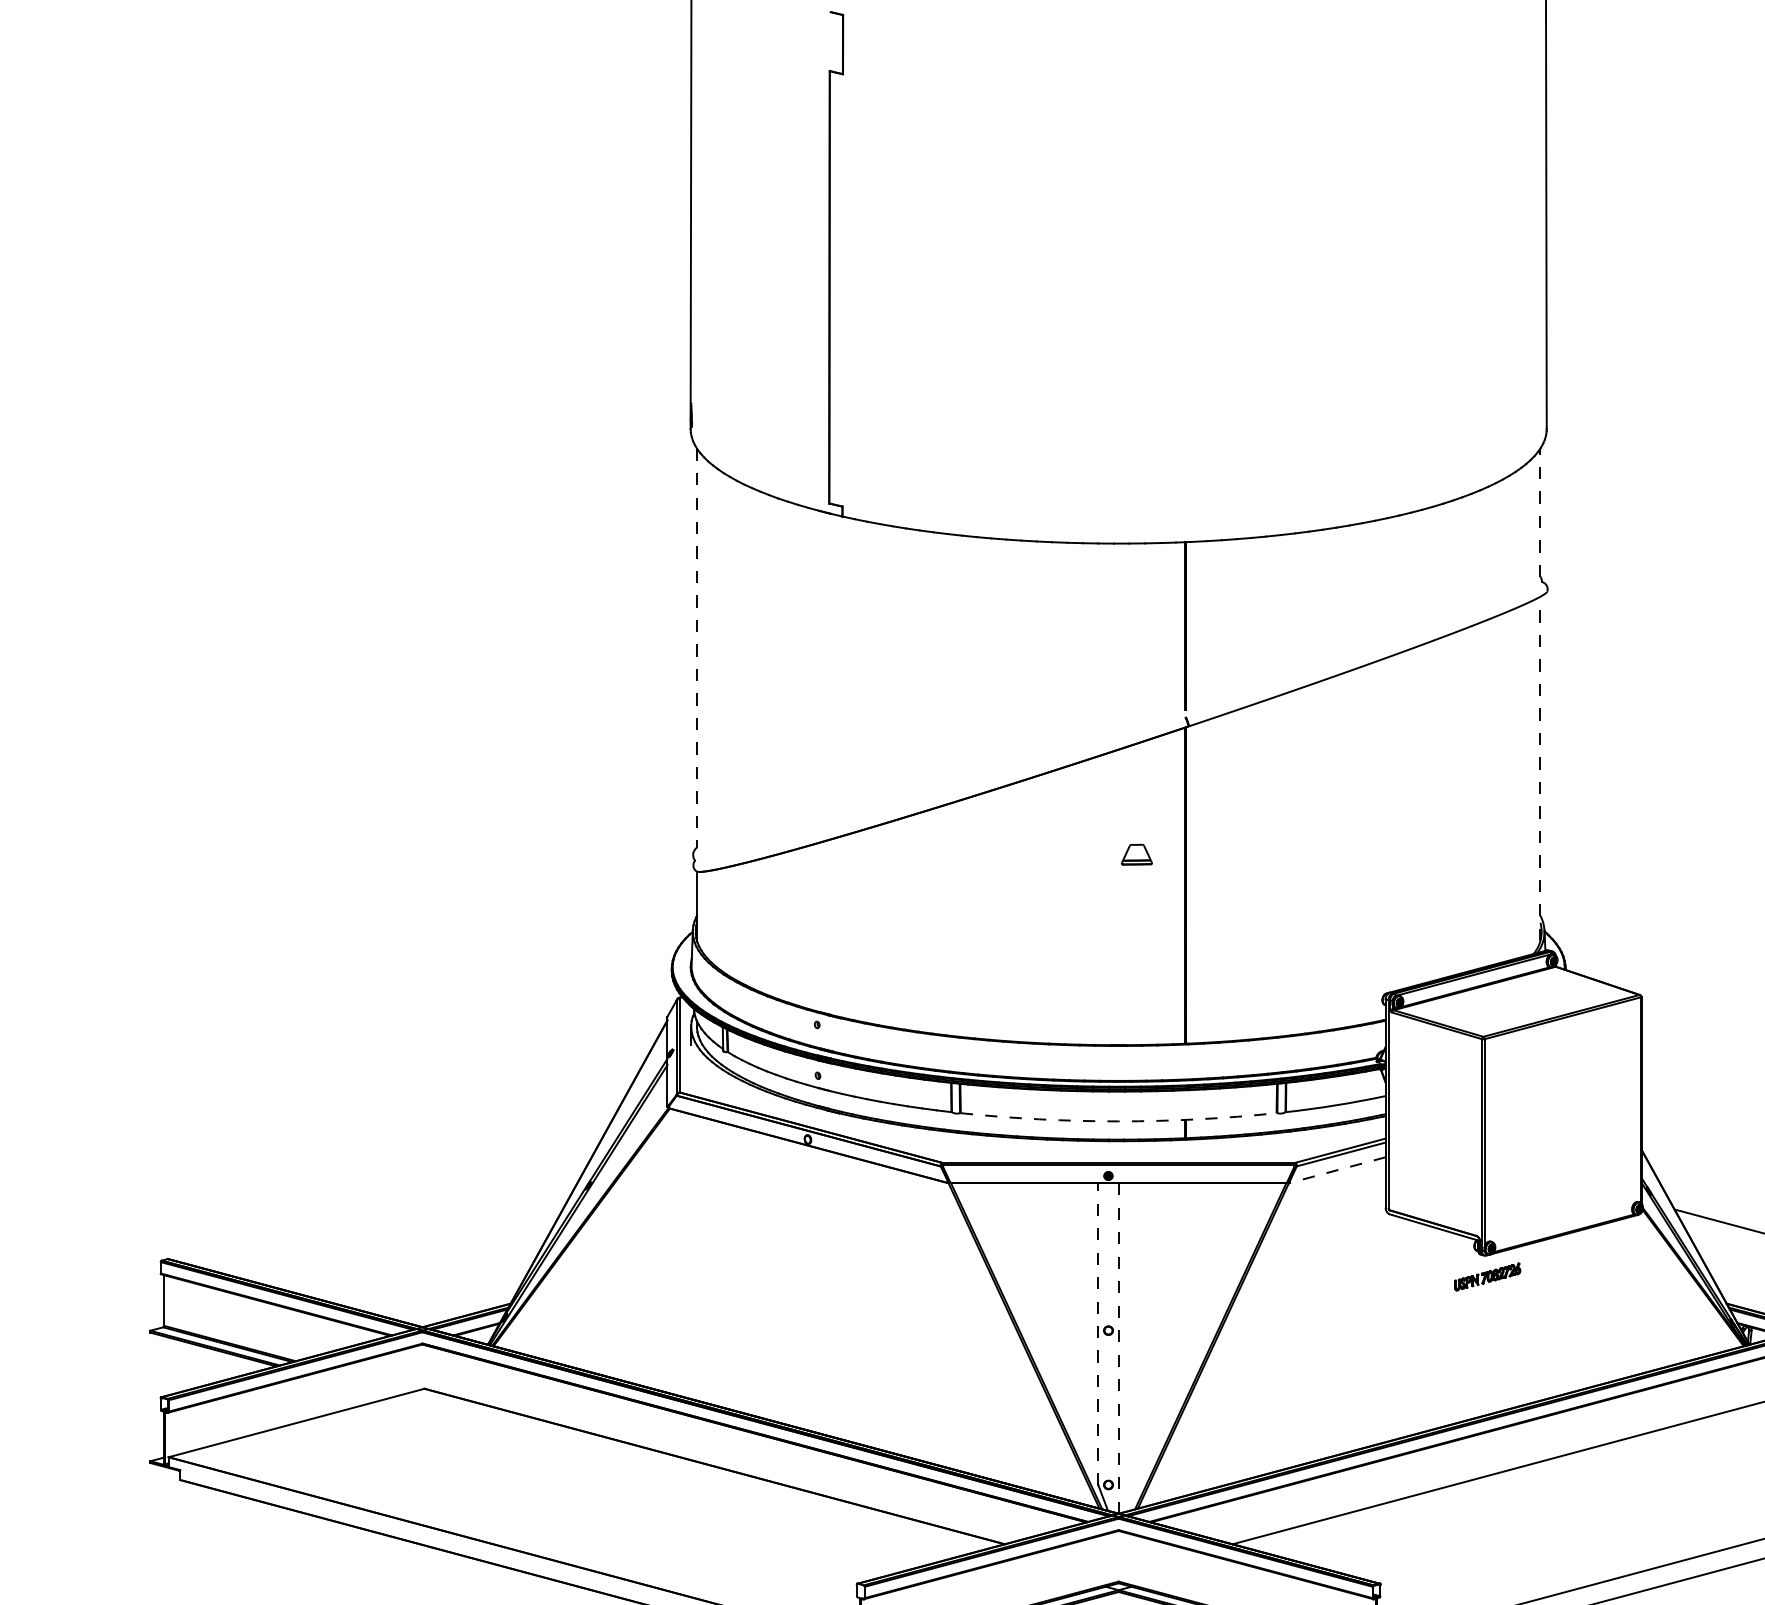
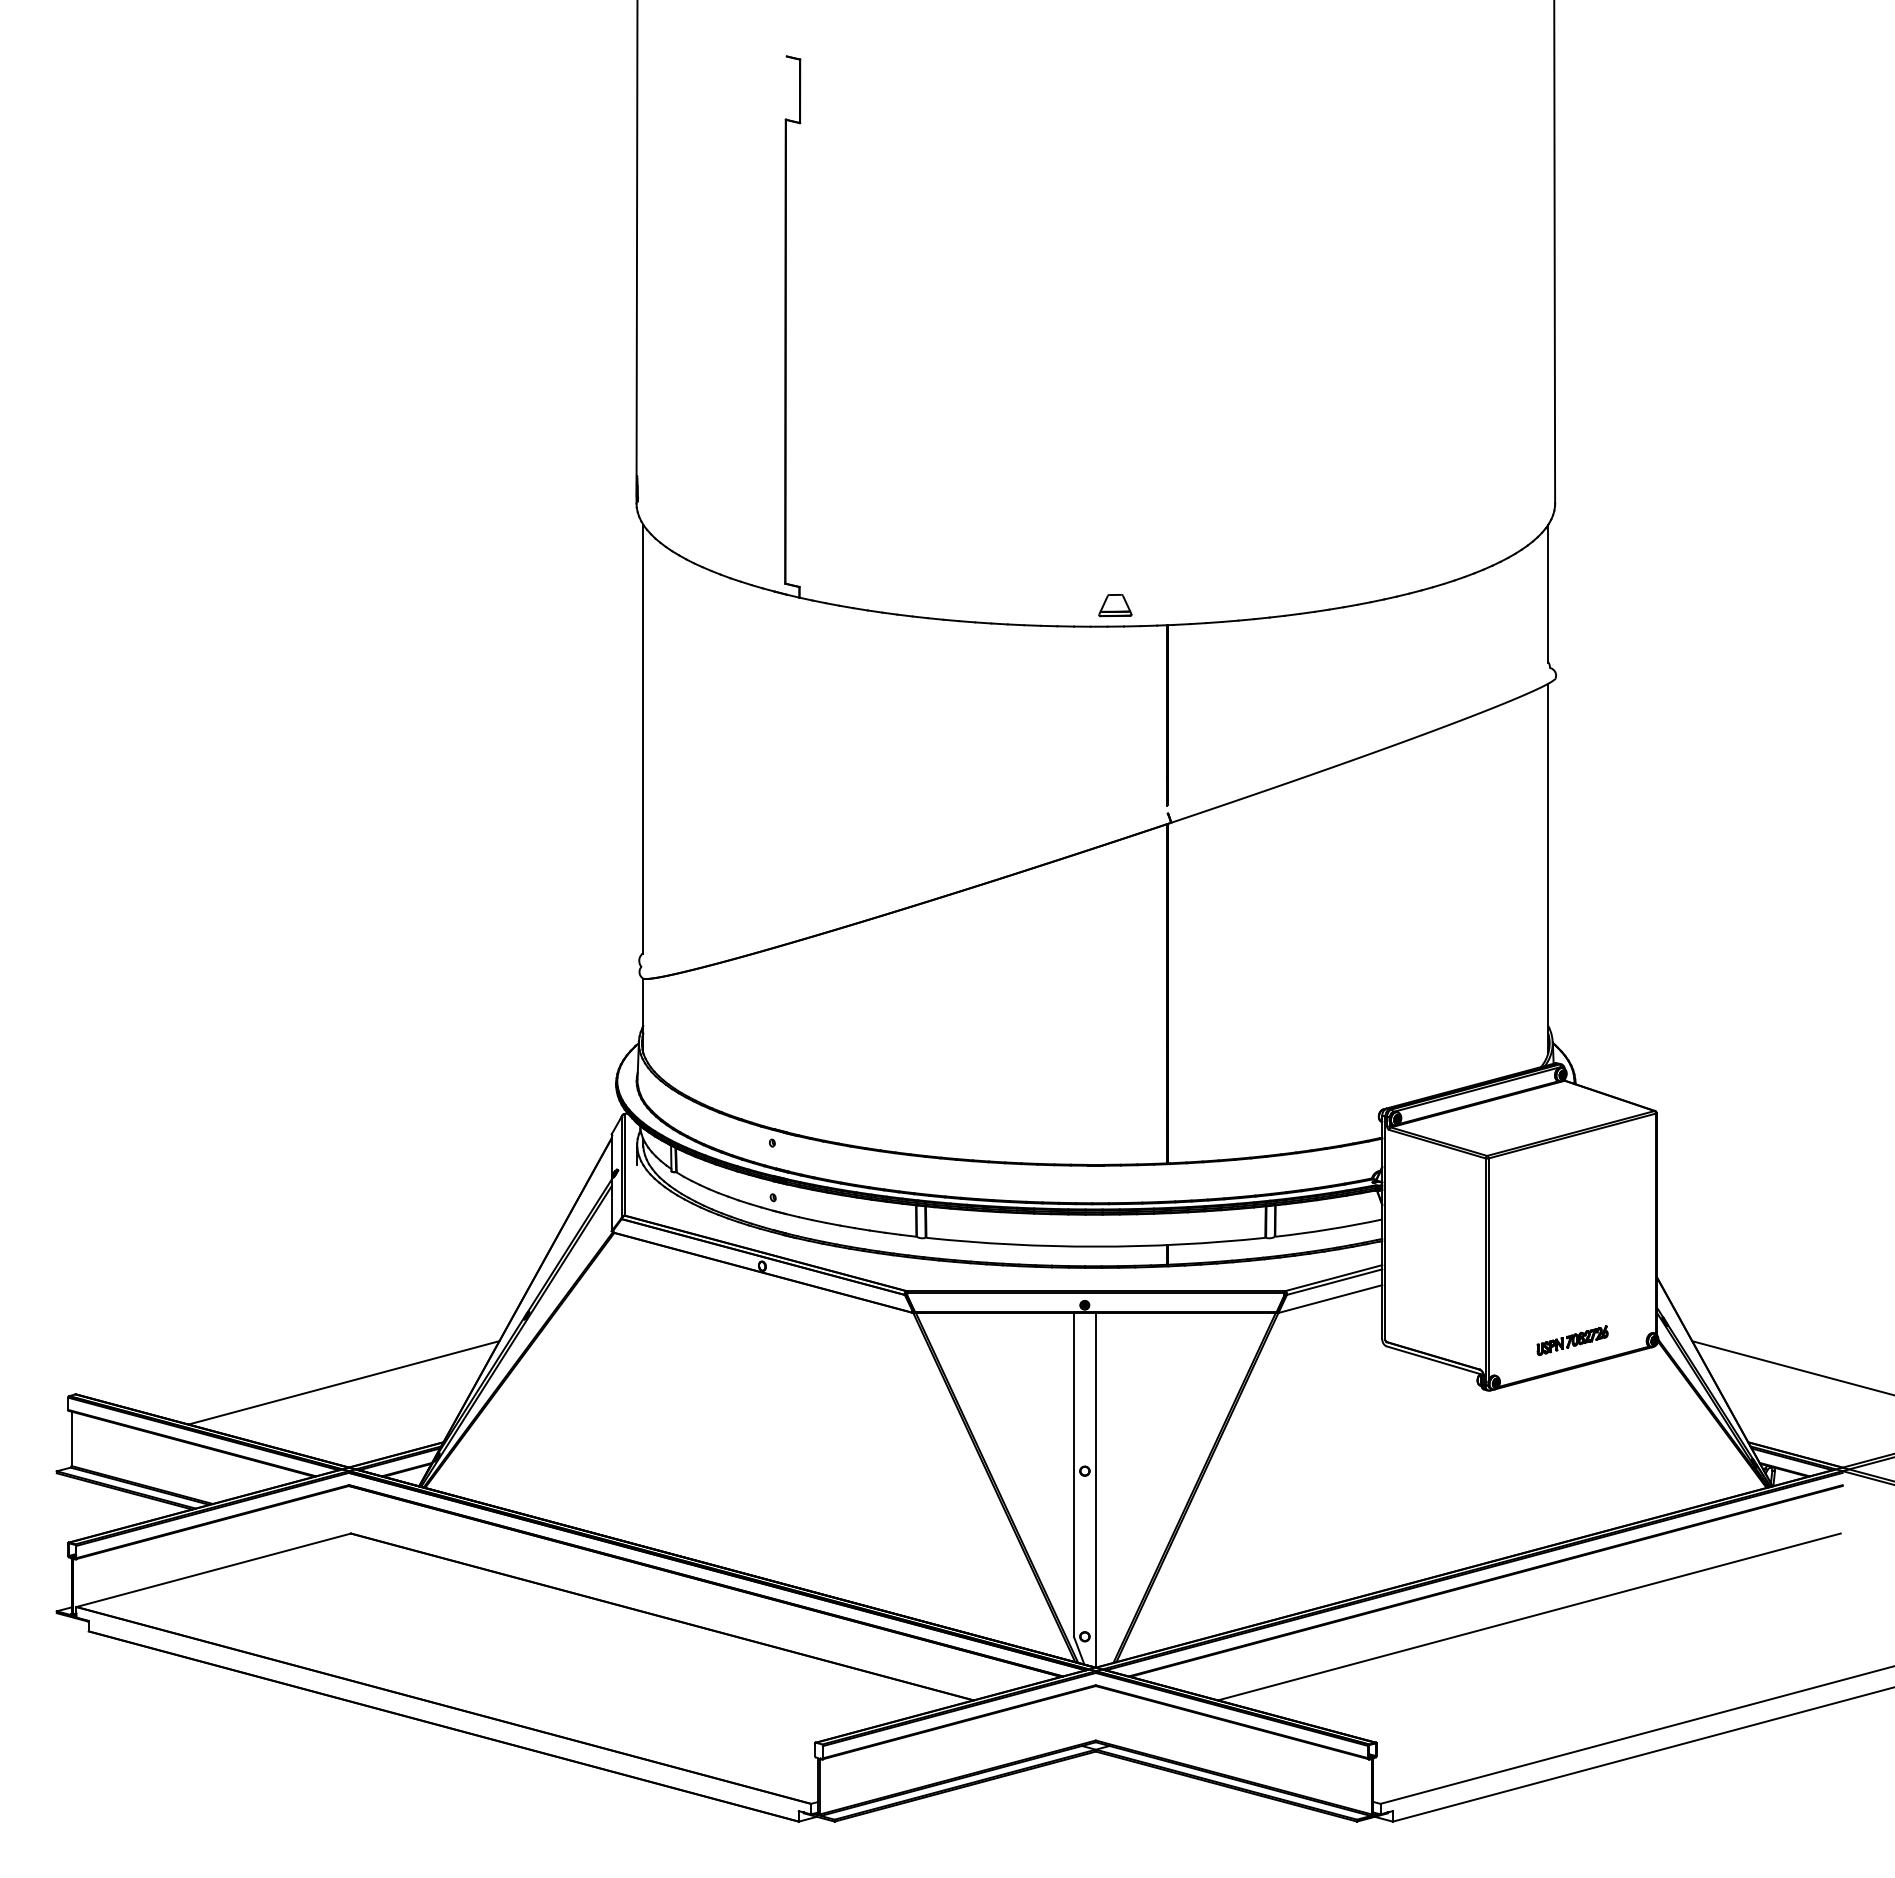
line: (1540, 512) -> (1548, 593), dashed -> solid
line: (697, 648) -> (643, 739), dashed -> solid
line: (1540, 768) -> (1548, 868), dashed -> solid
part: (1137, 854) -> (1115, 605), moved
arc: (1118, 1121) -> (1095, 1246), dashed -> solid
line: (1337, 1170) -> (1330, 1299), dashed -> solid
line: (417, 1247) -> (343, 1382), added
part: (1487, 1276) -> (1572, 1340), moved
line: (1097, 1333) -> (1073, 1474), dashed -> solid
line: (1118, 1347) -> (1095, 1489), dashed -> solid

